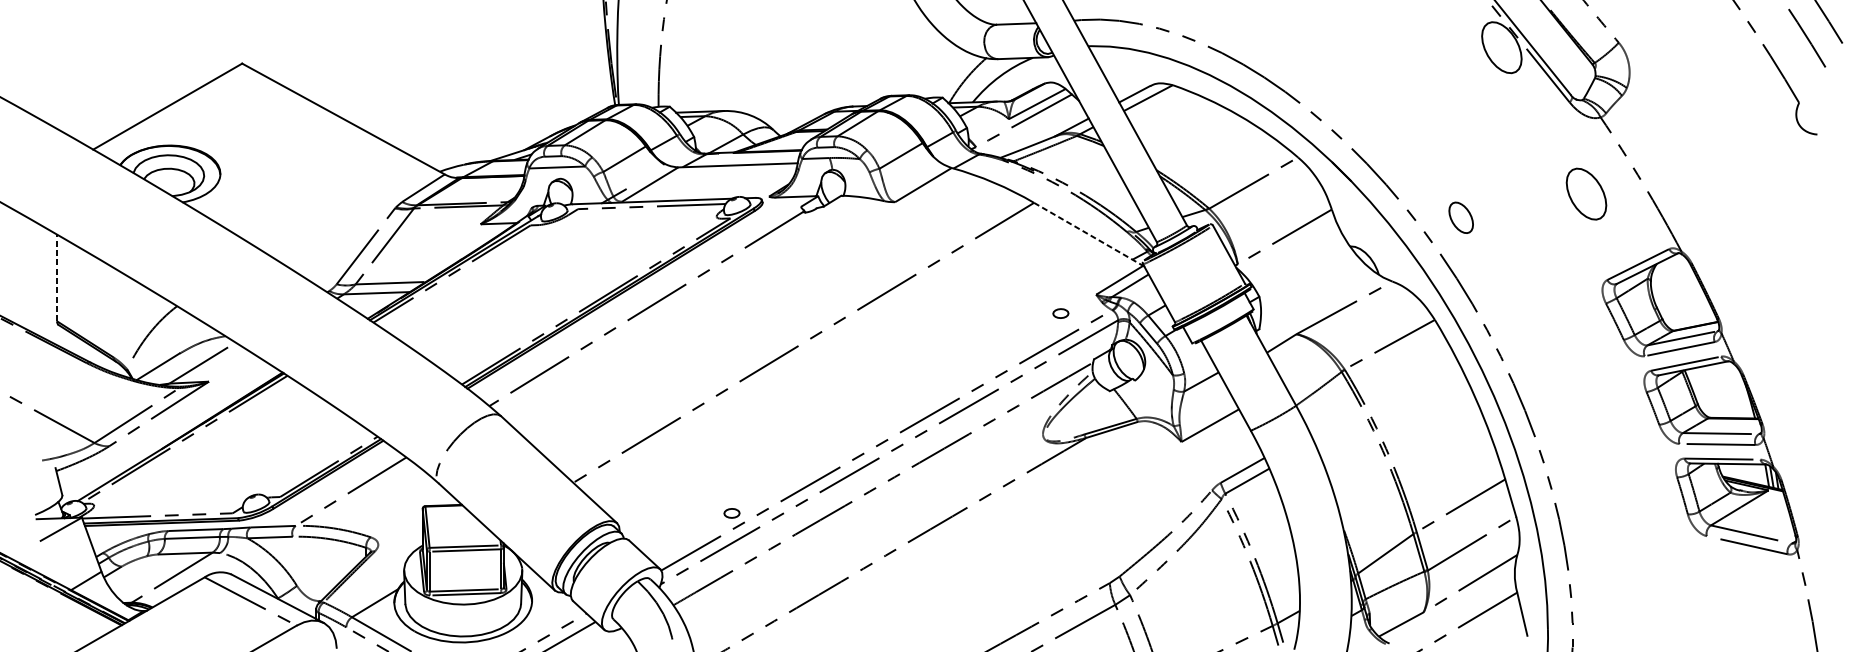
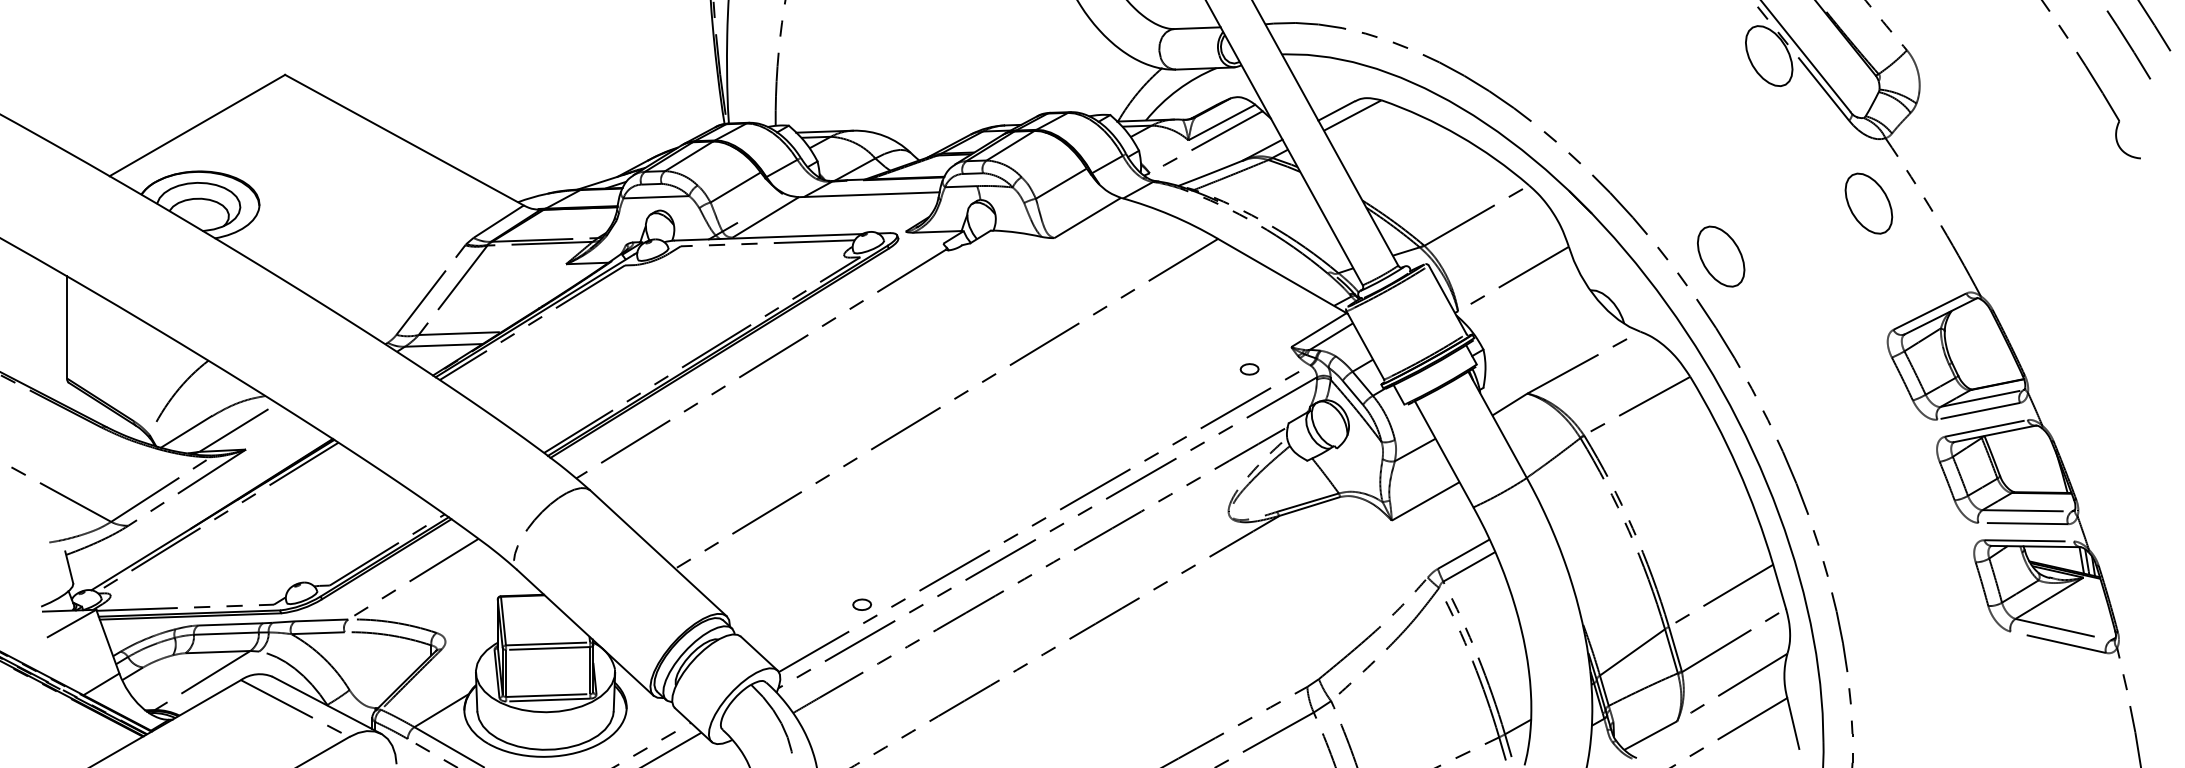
part: (1586, 194) -> (1868, 203), moved
part: (1461, 217) -> (1721, 256), size x1.67
line: (1088, 234) -> (1282, 276), dashed -> solid
line: (57, 277) -> (67, 326), dashed -> solid

